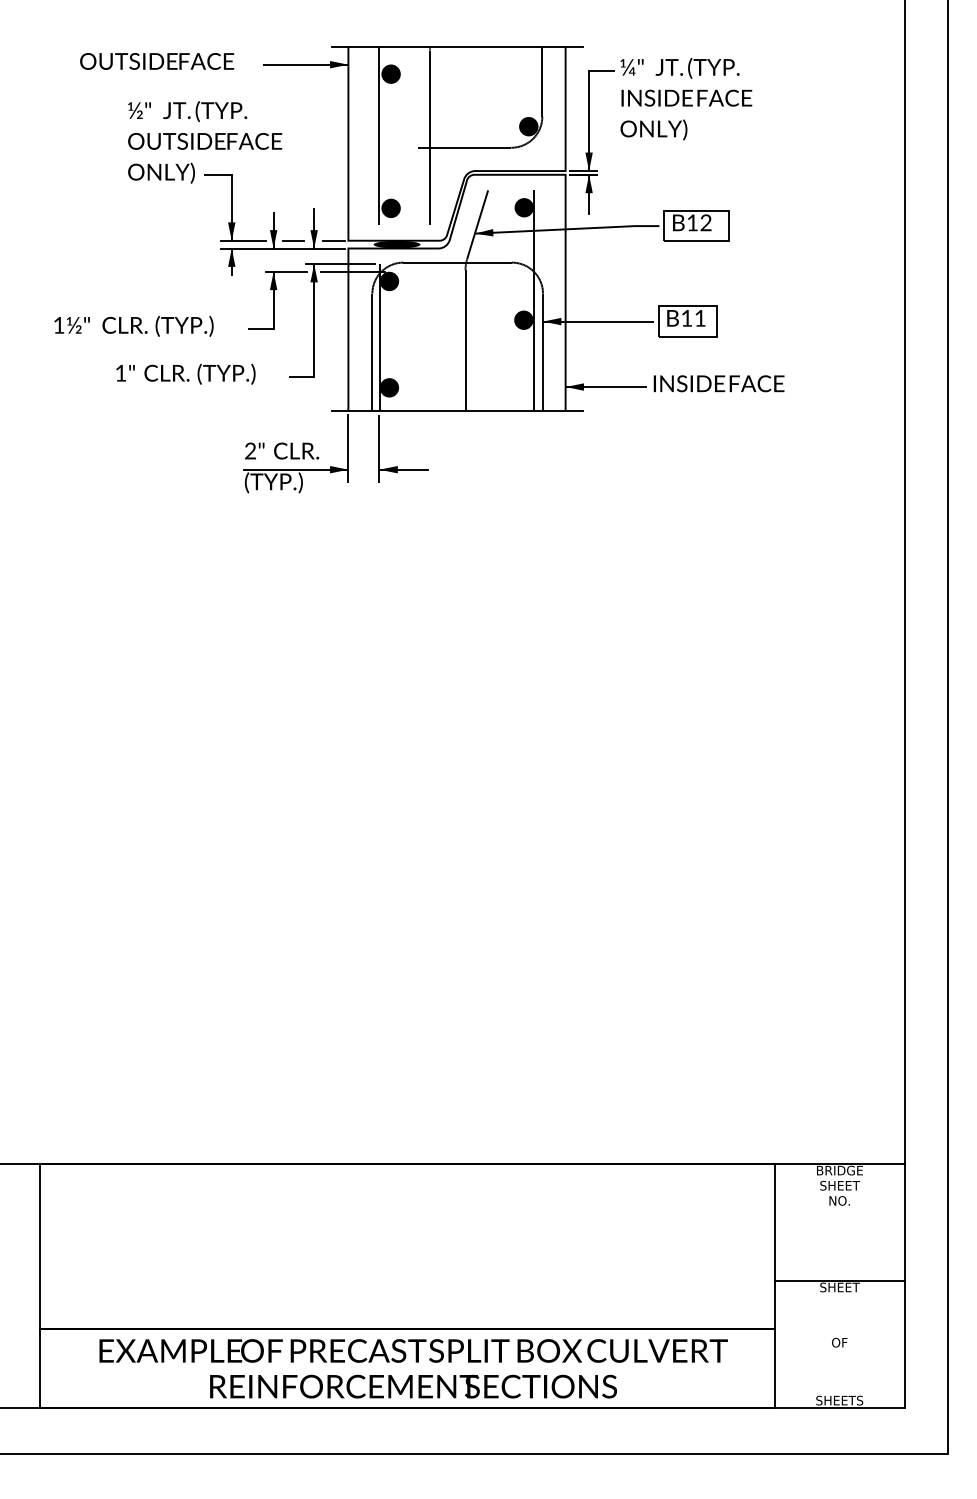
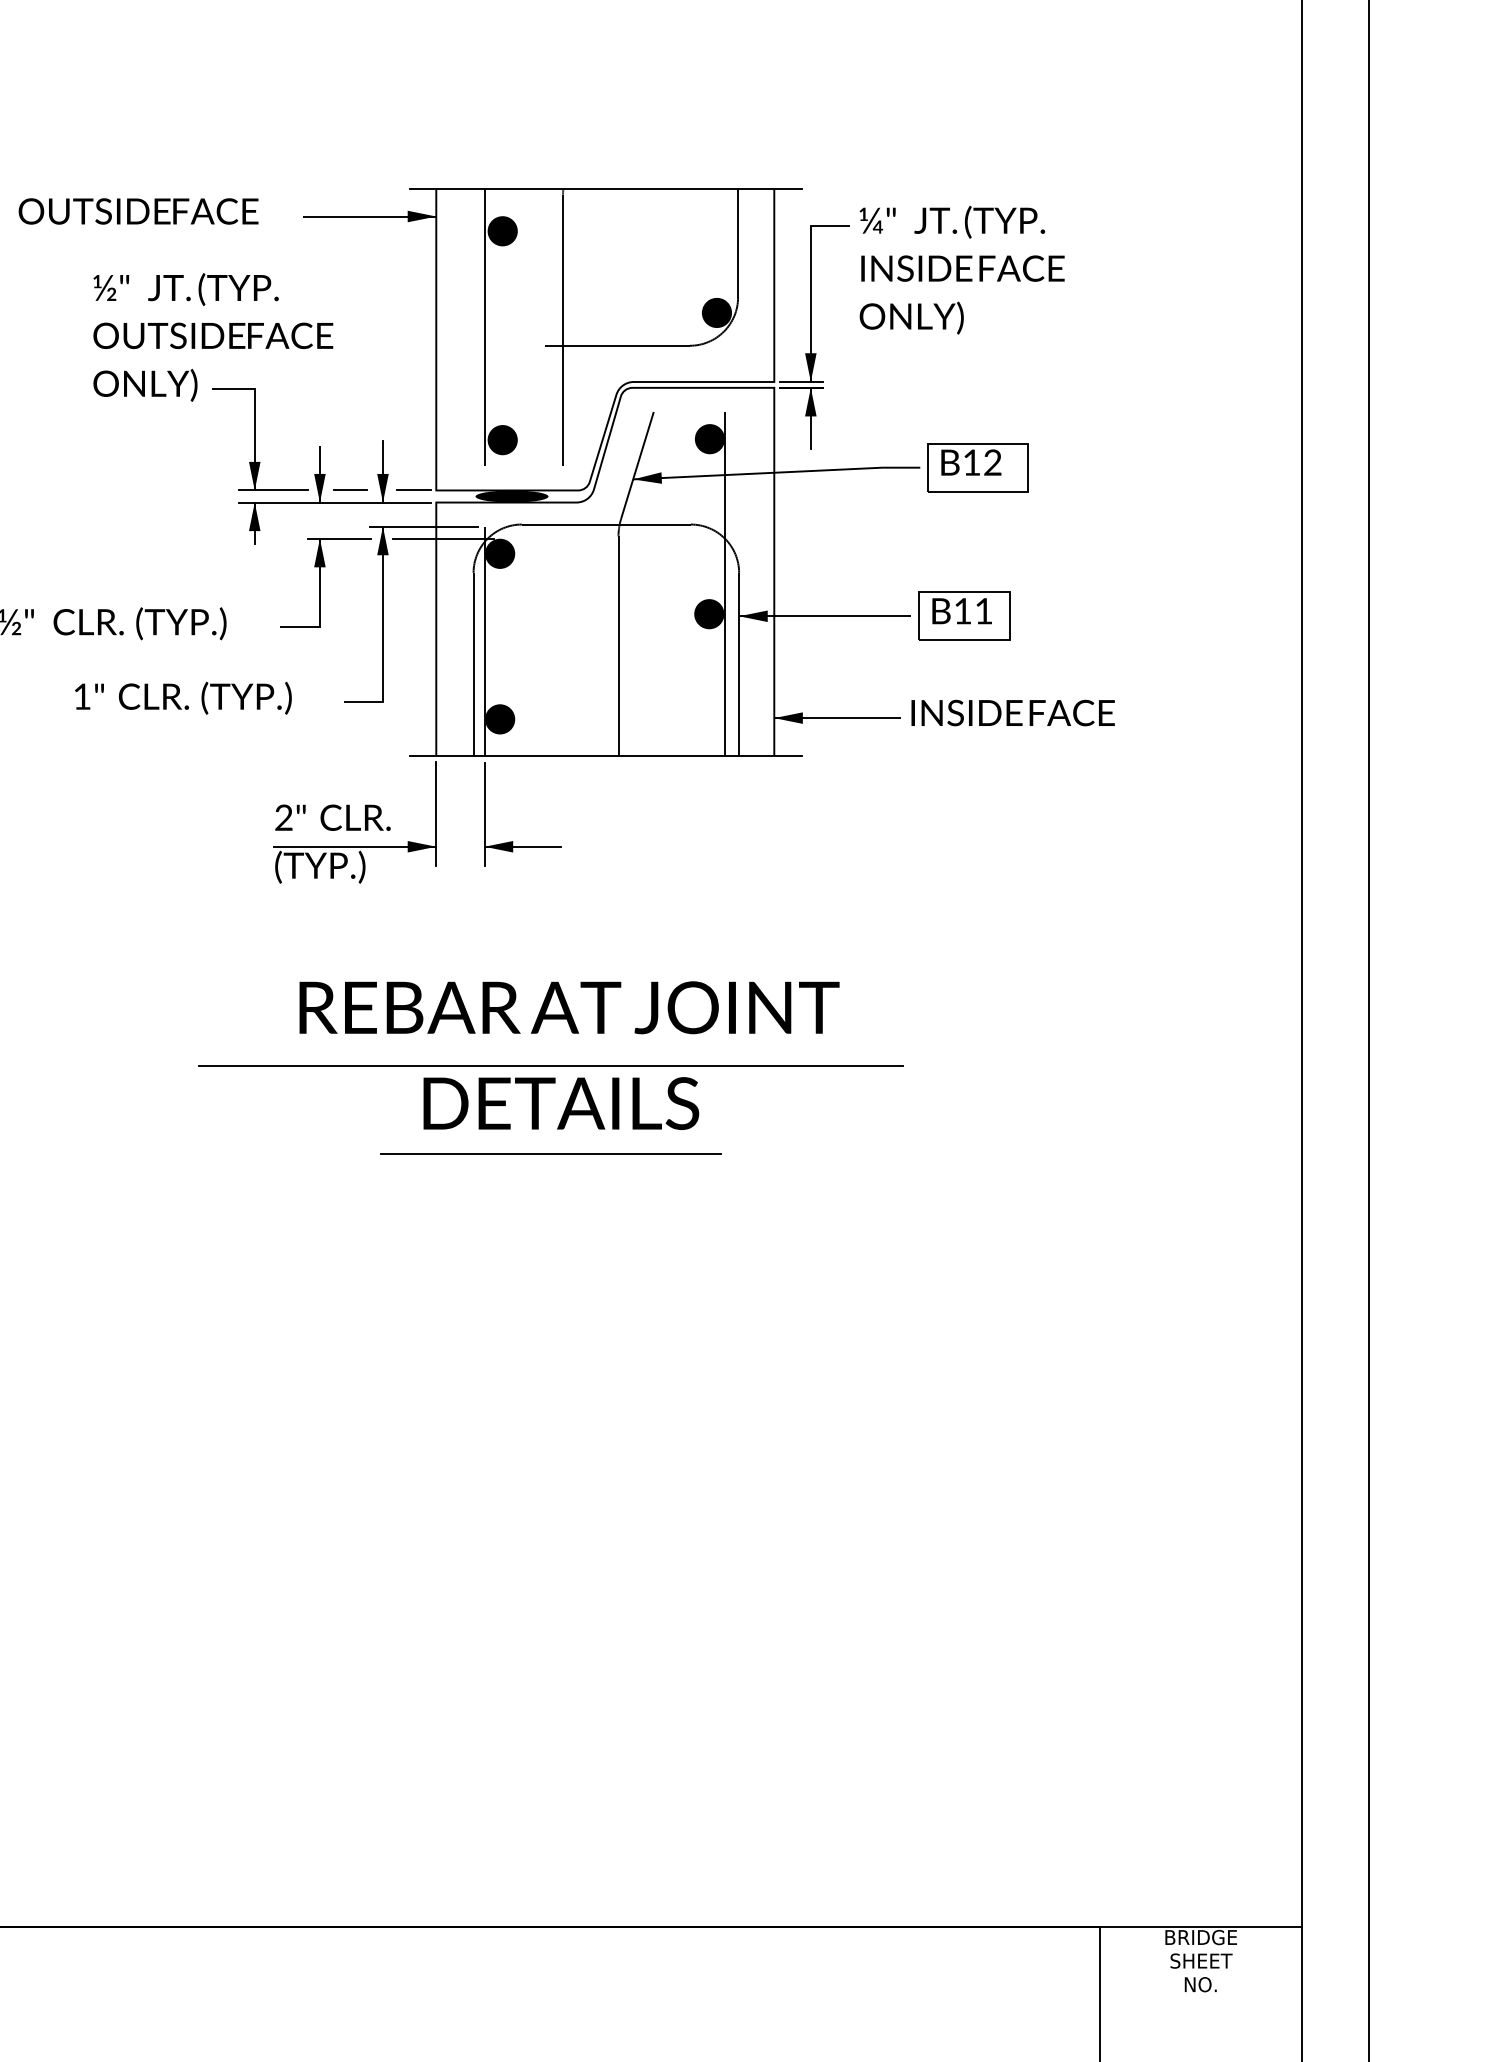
part: (421, 611) -> (550, 1067), added

